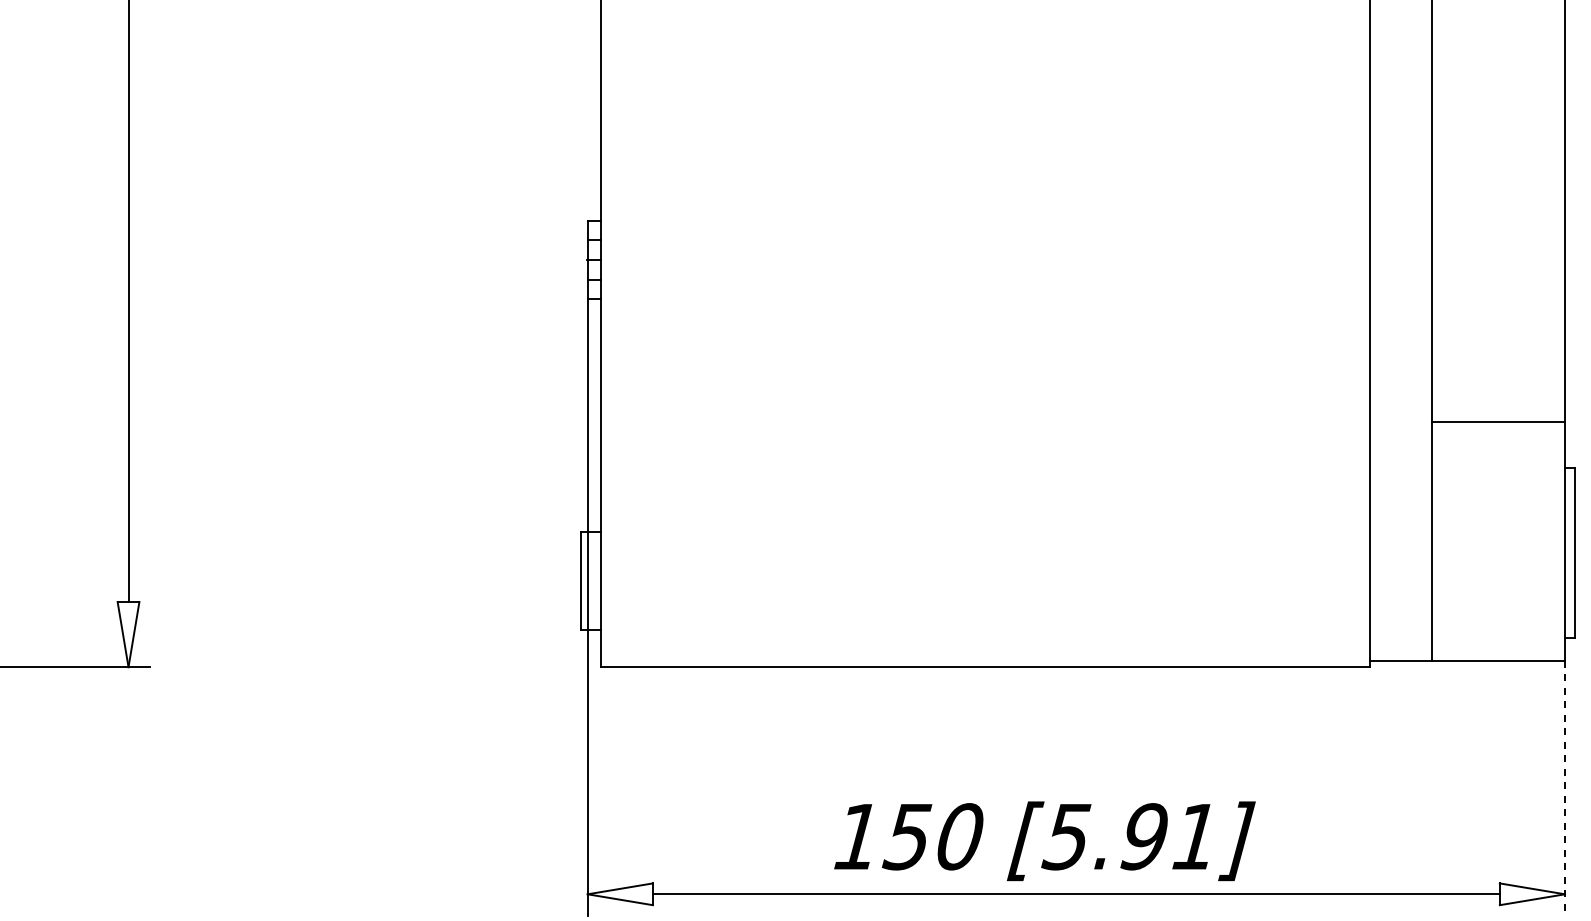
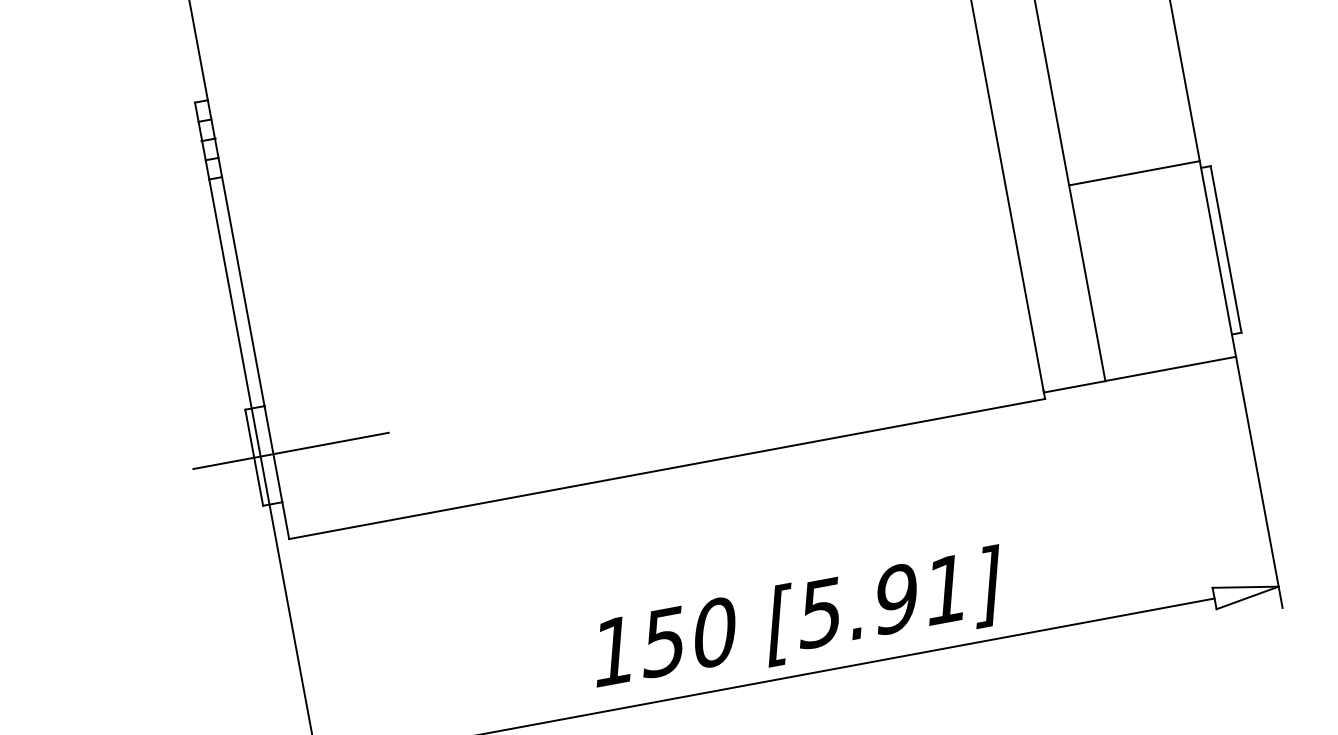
line: (1498, 421) -> (1134, 173), moved
line: (618, 580) -> (290, 450), added
line: (1564, 788) -> (1258, 482), dashed -> solid
text: (1044, 841) -> (798, 621), moved

